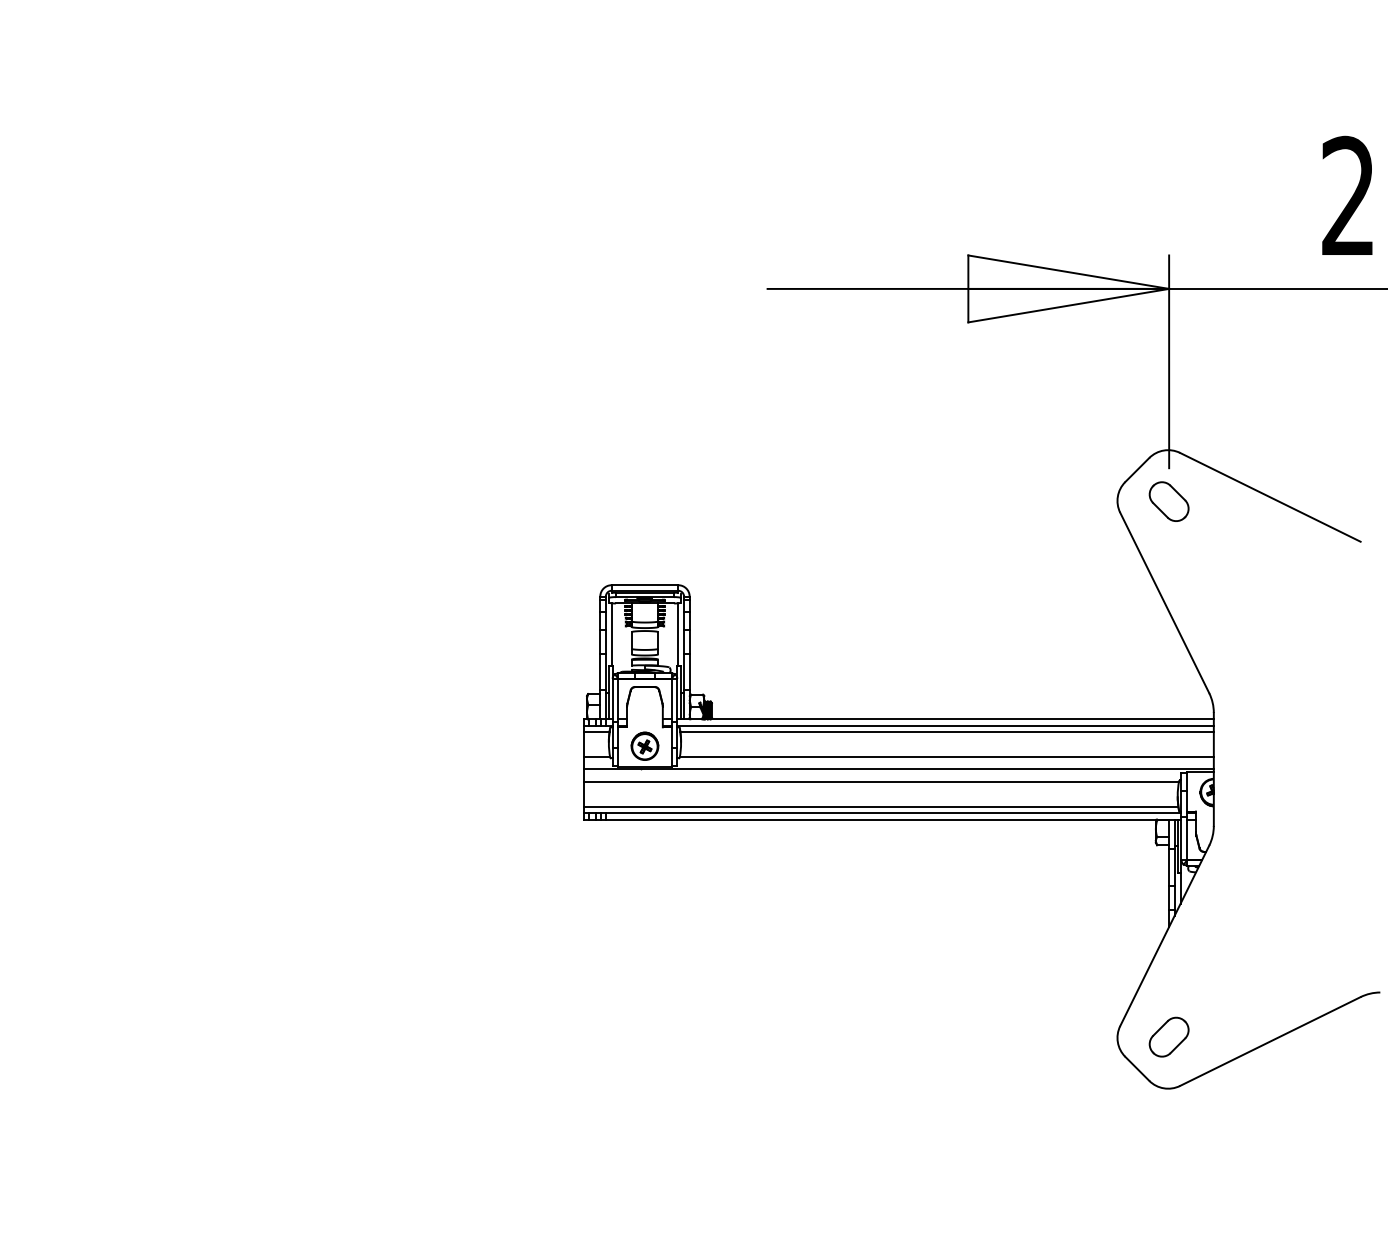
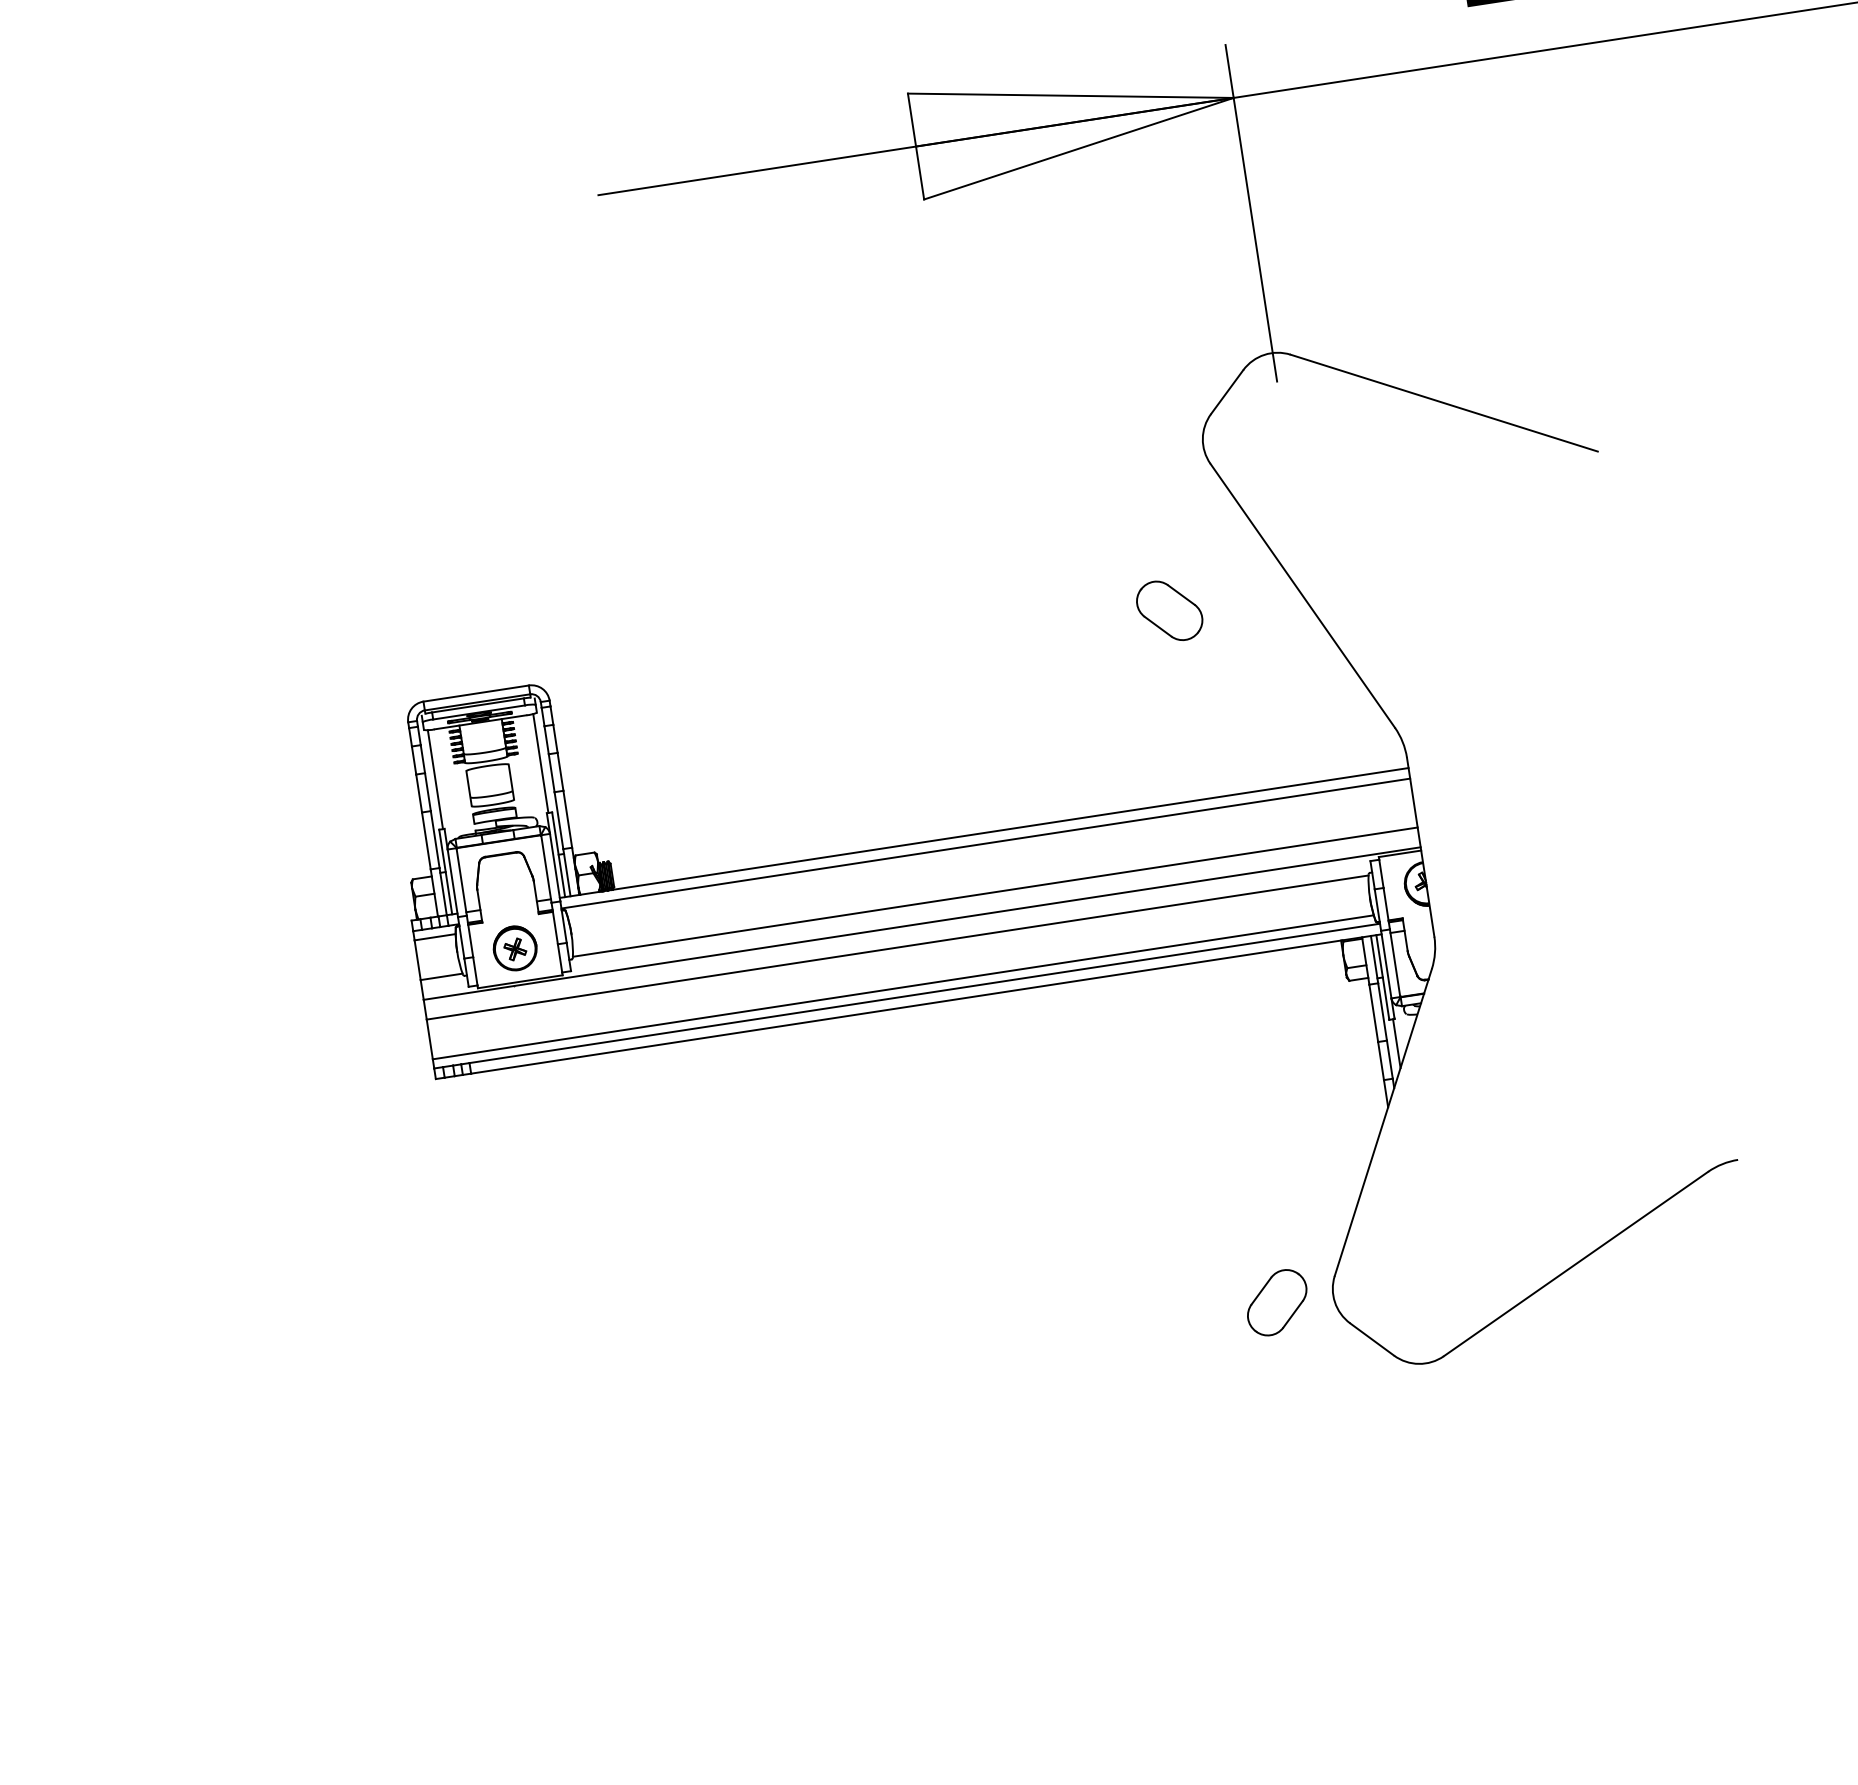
part: (1168, 501) -> (1168, 610), moved
line: (946, 731) -> (988, 851), removed
part: (1168, 1036) -> (1275, 1301), moved

